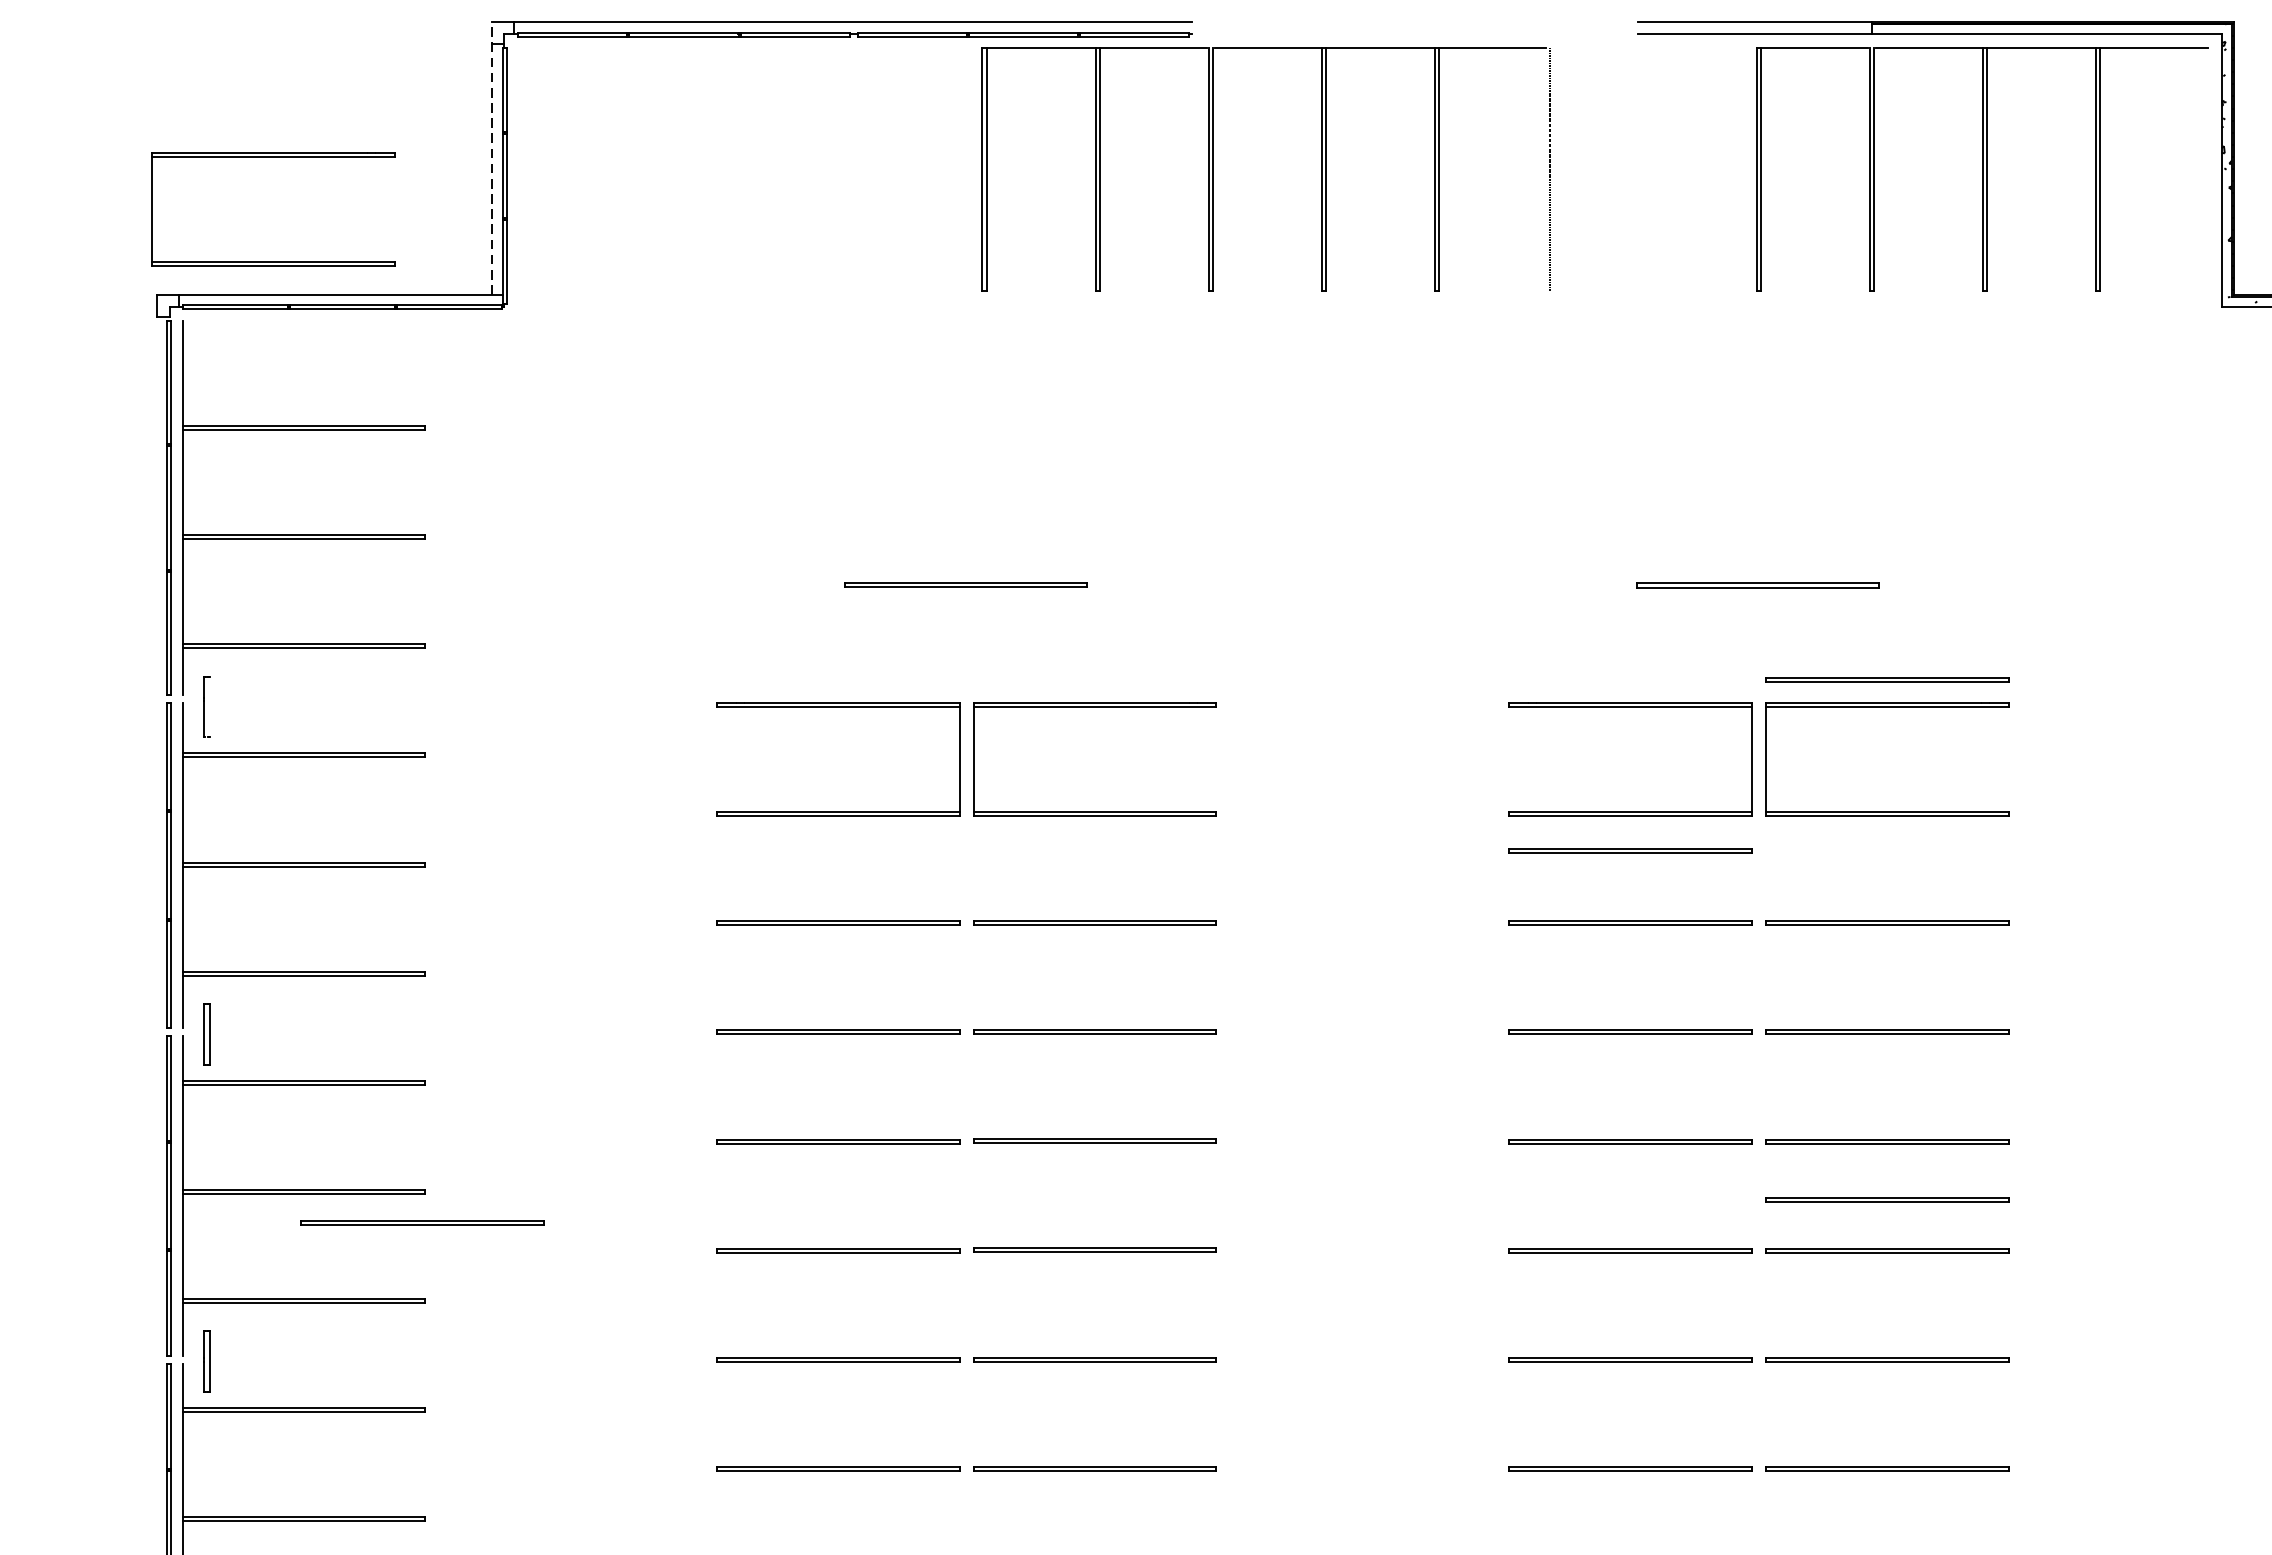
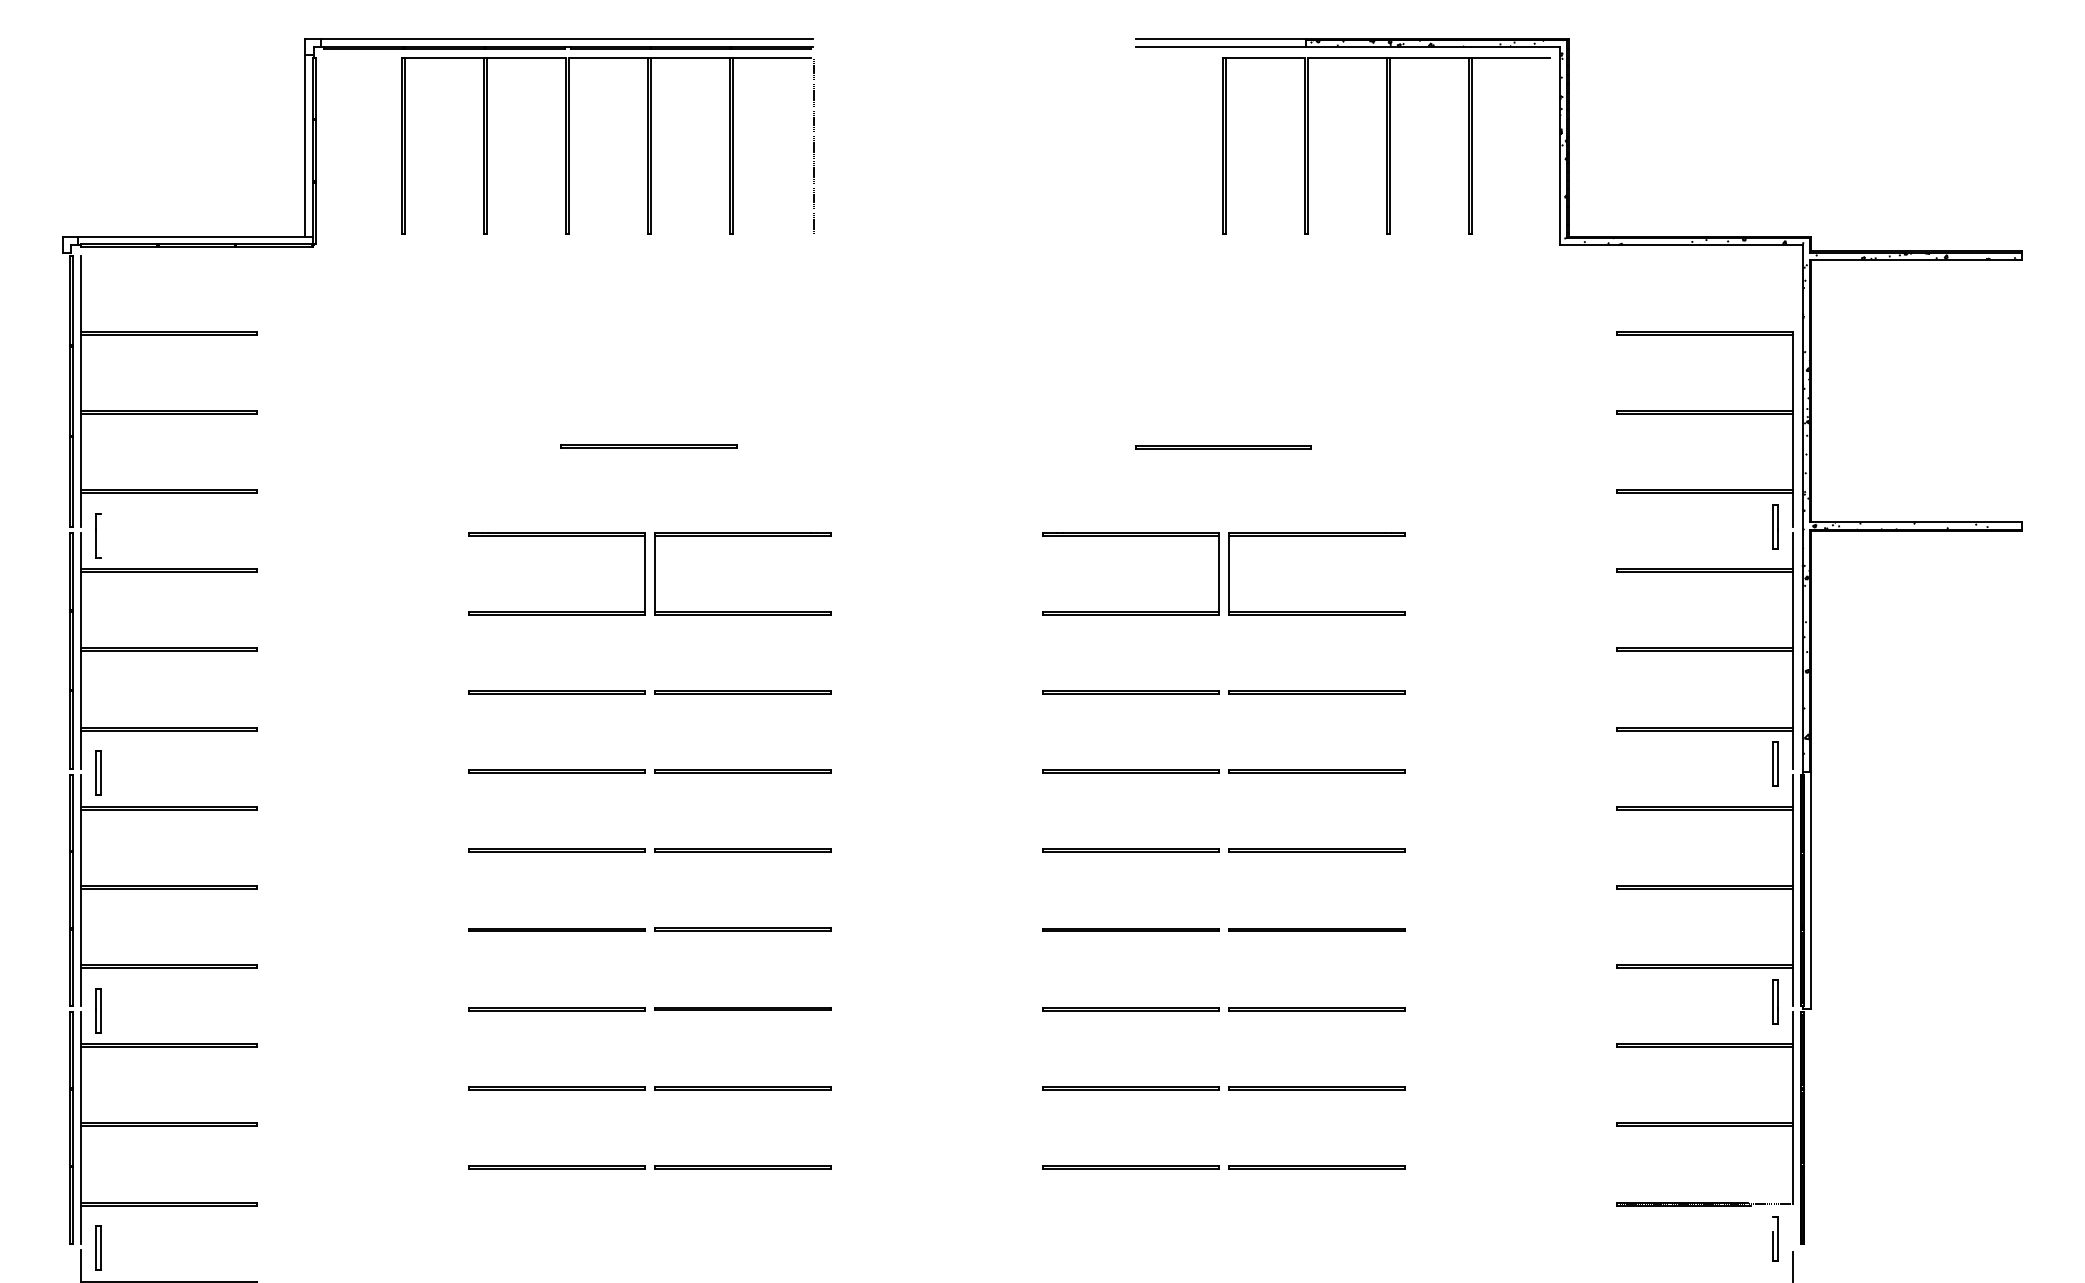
hatch: (2039, 28) -> (1427, 43), added
part: (273, 158) -> (146, 137), removed
line: (492, 158) -> (305, 137), dashed -> solid
part: (1213, 169) -> (569, 145), moved
line: (1886, 679) -> (1316, 515), removed
line: (1629, 850) -> (1130, 639), removed
line: (1886, 1198) -> (1316, 892), removed
line: (422, 1221) -> (254, 908), removed

